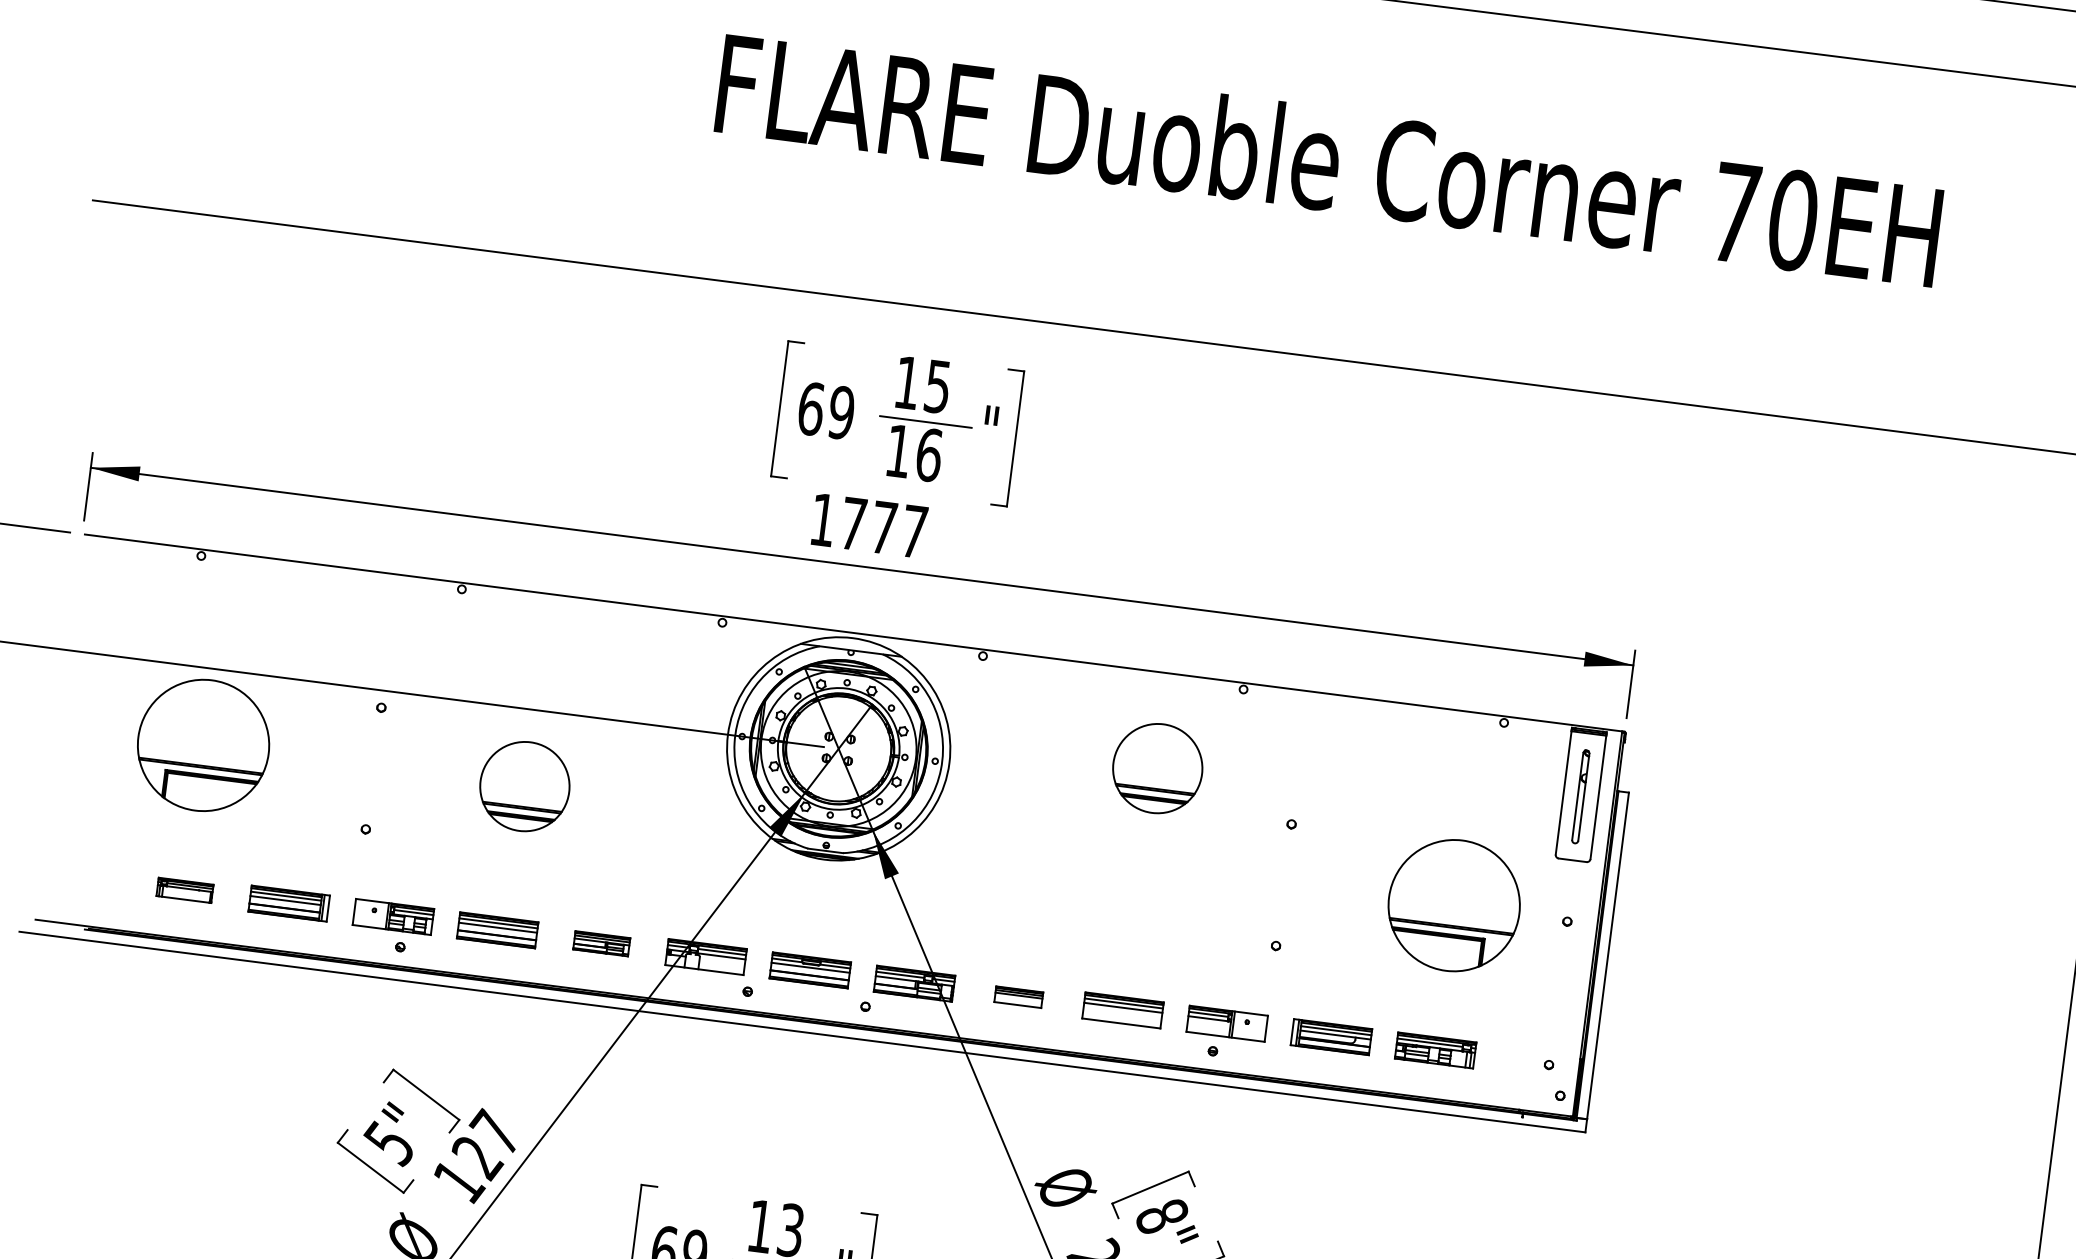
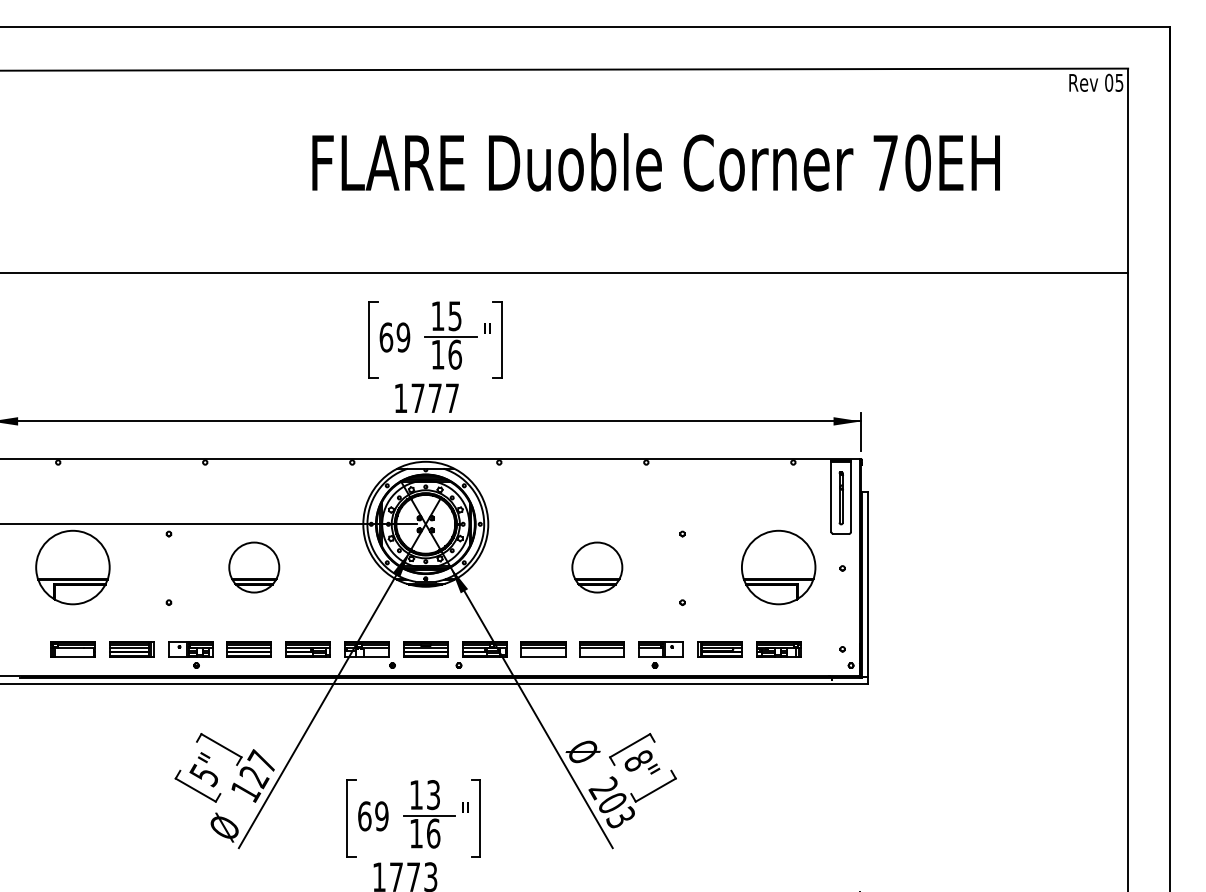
part: (1158, 768) -> (597, 567), moved
part: (184, 890) -> (72, 649), size x1.43
part: (600, 943) -> (307, 649), size x1.43
part: (1018, 997) -> (543, 649), size x1.67

